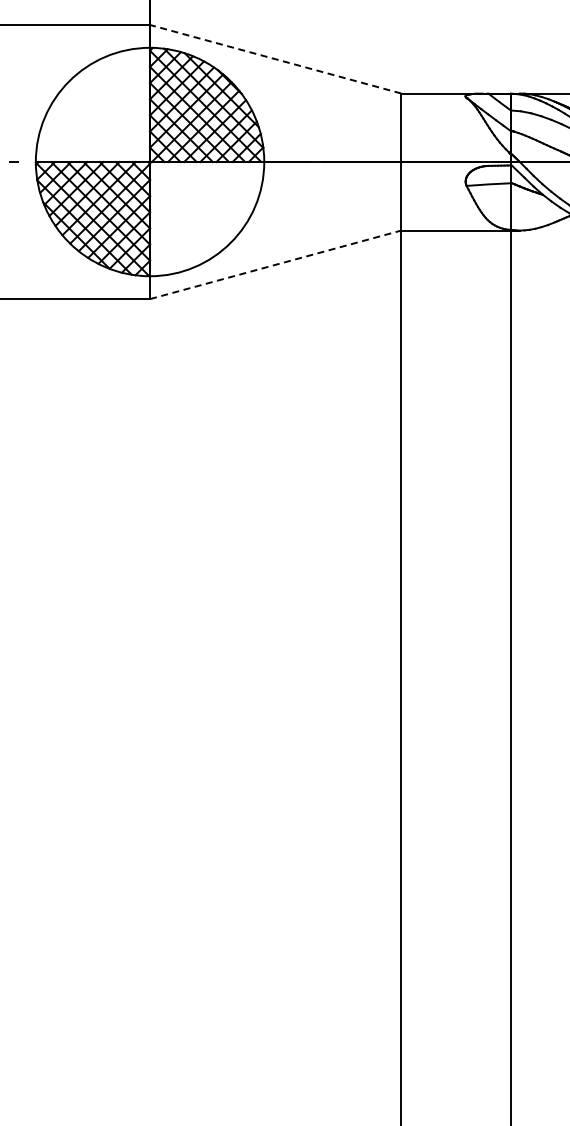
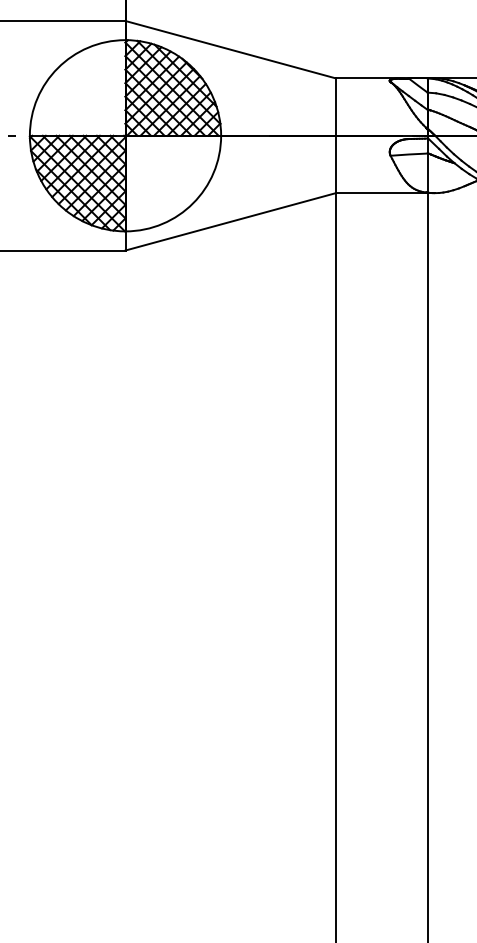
line: (275, 59) -> (230, 49), dashed -> solid
line: (276, 264) -> (231, 221), dashed -> solid

